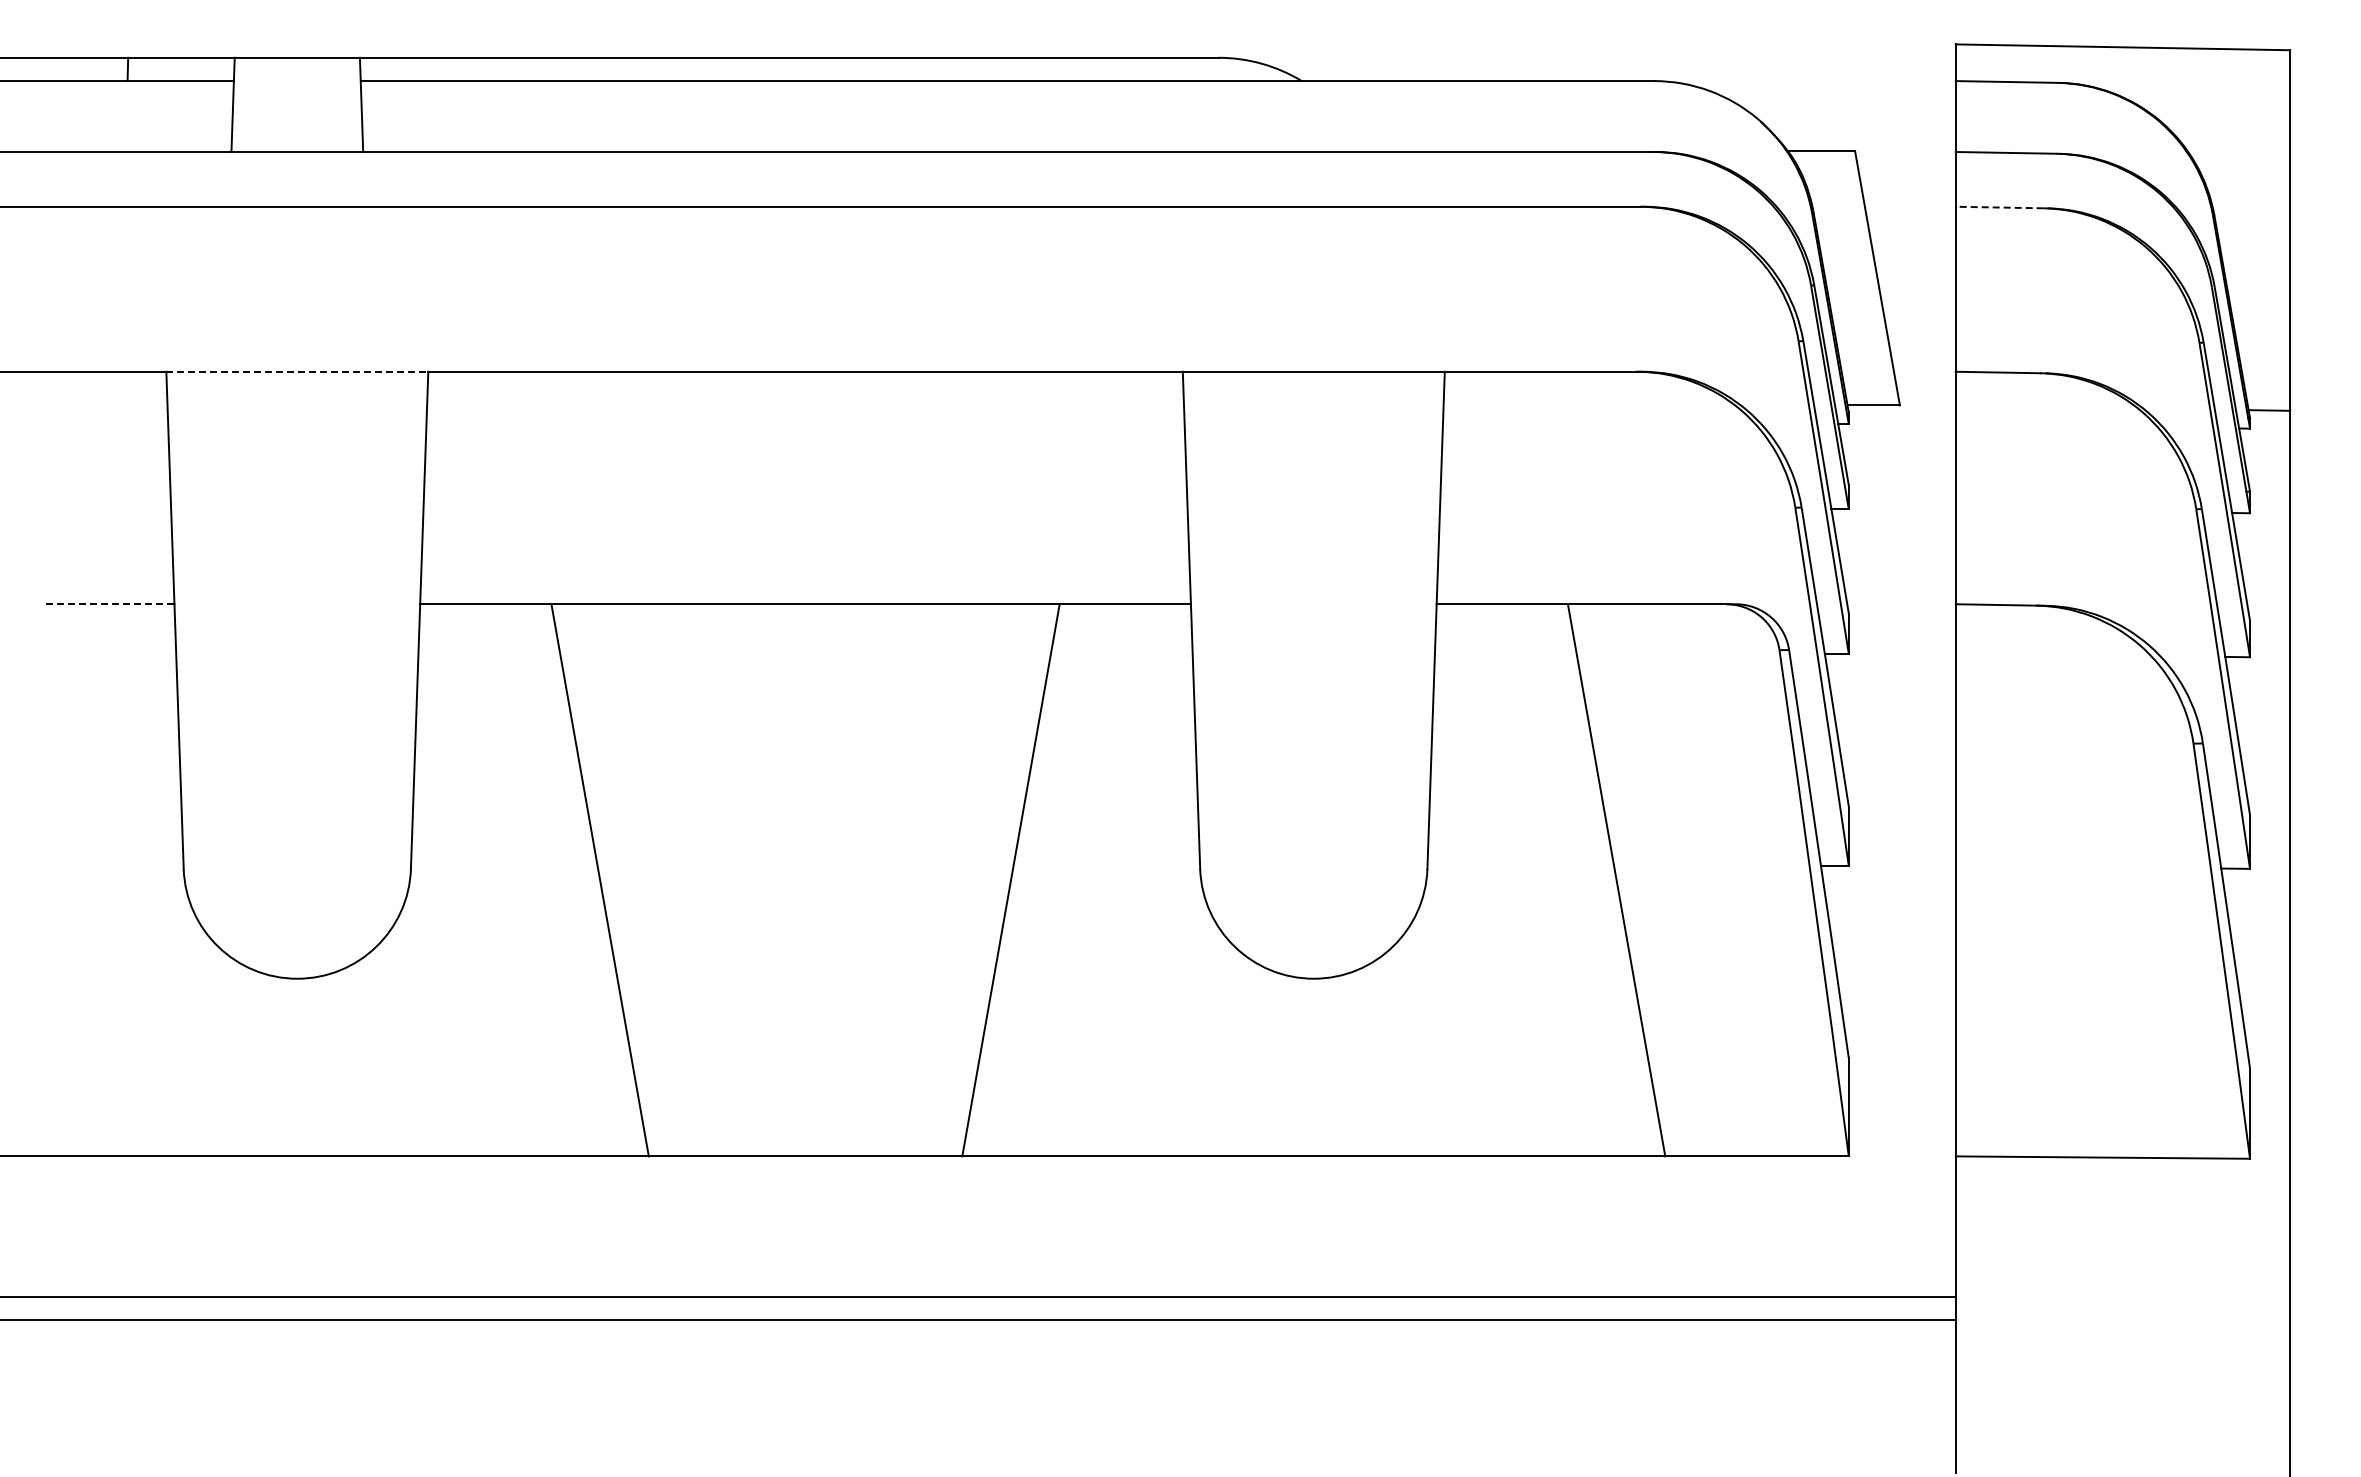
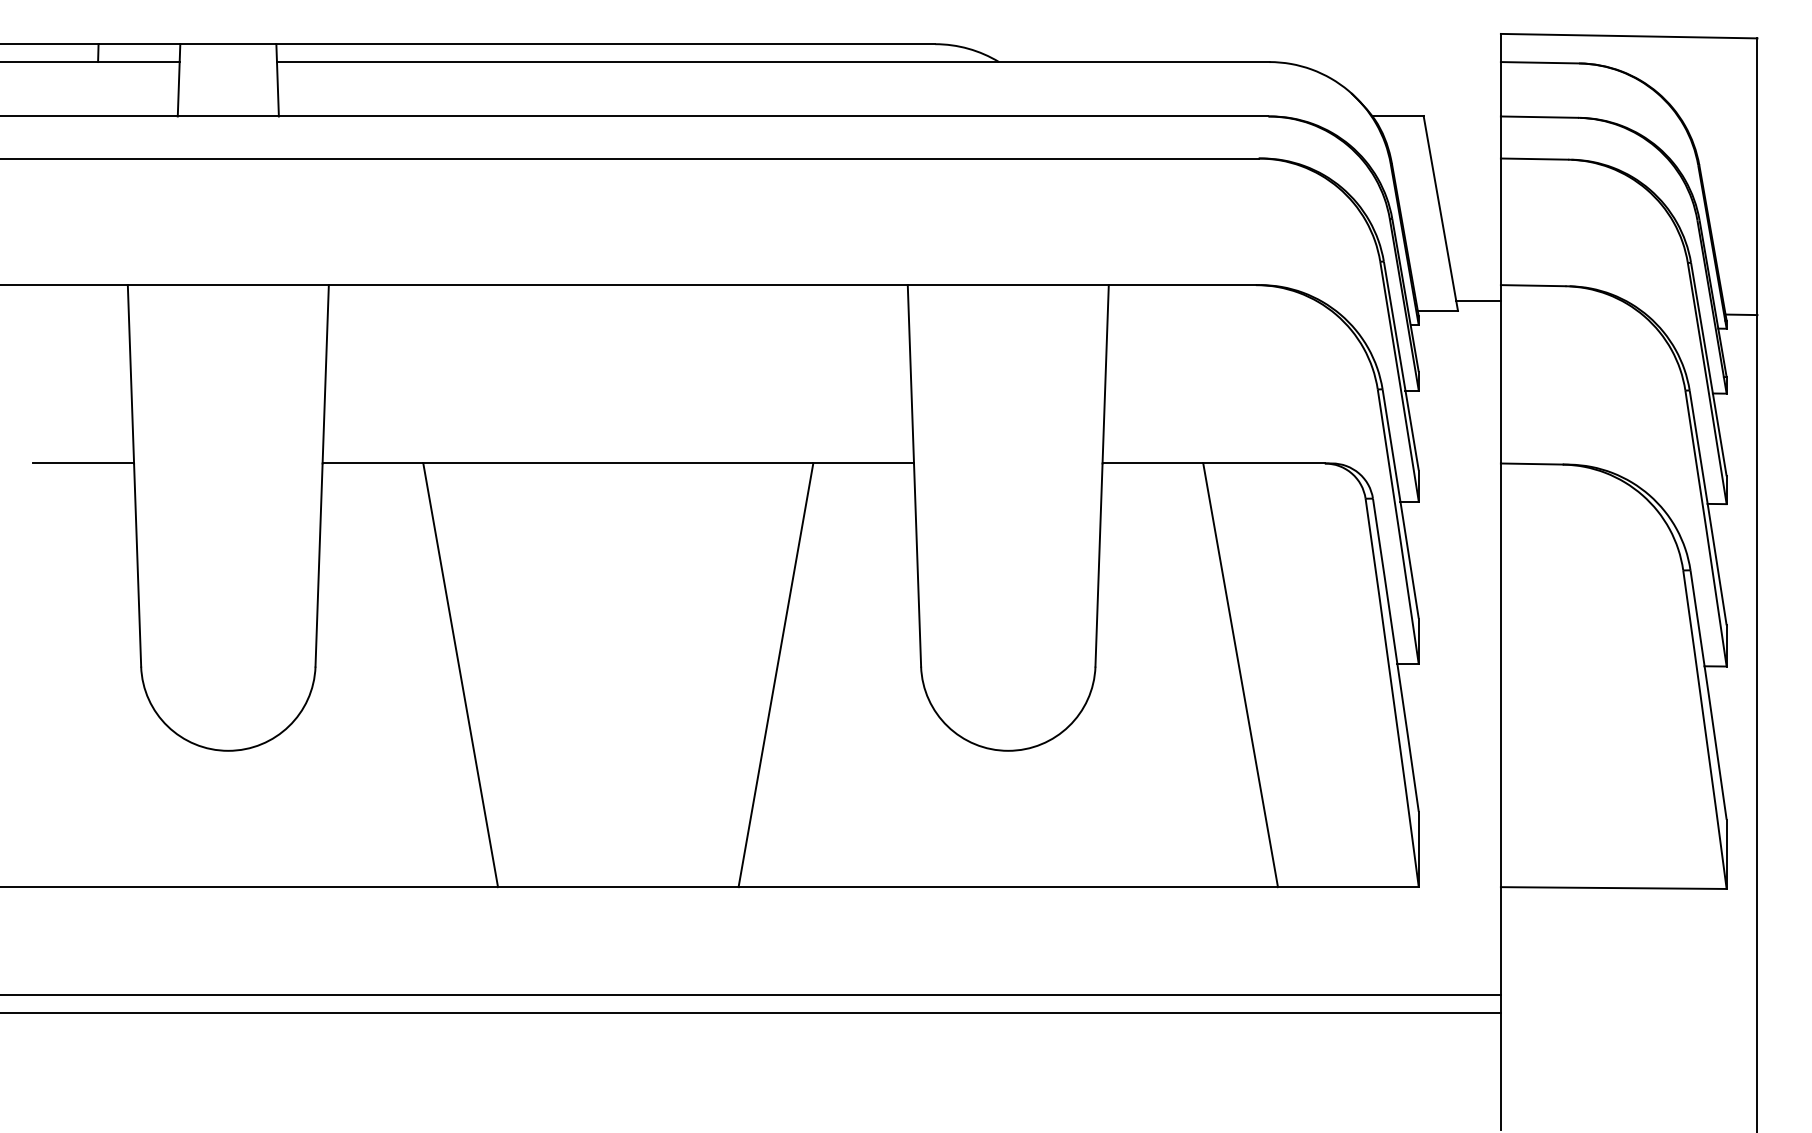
line: (1999, 207) -> (1534, 159), dashed -> solid
line: (297, 371) -> (228, 284), dashed -> solid
line: (1926, 392) -> (1478, 301), added
line: (108, 604) -> (83, 463), dashed -> solid

